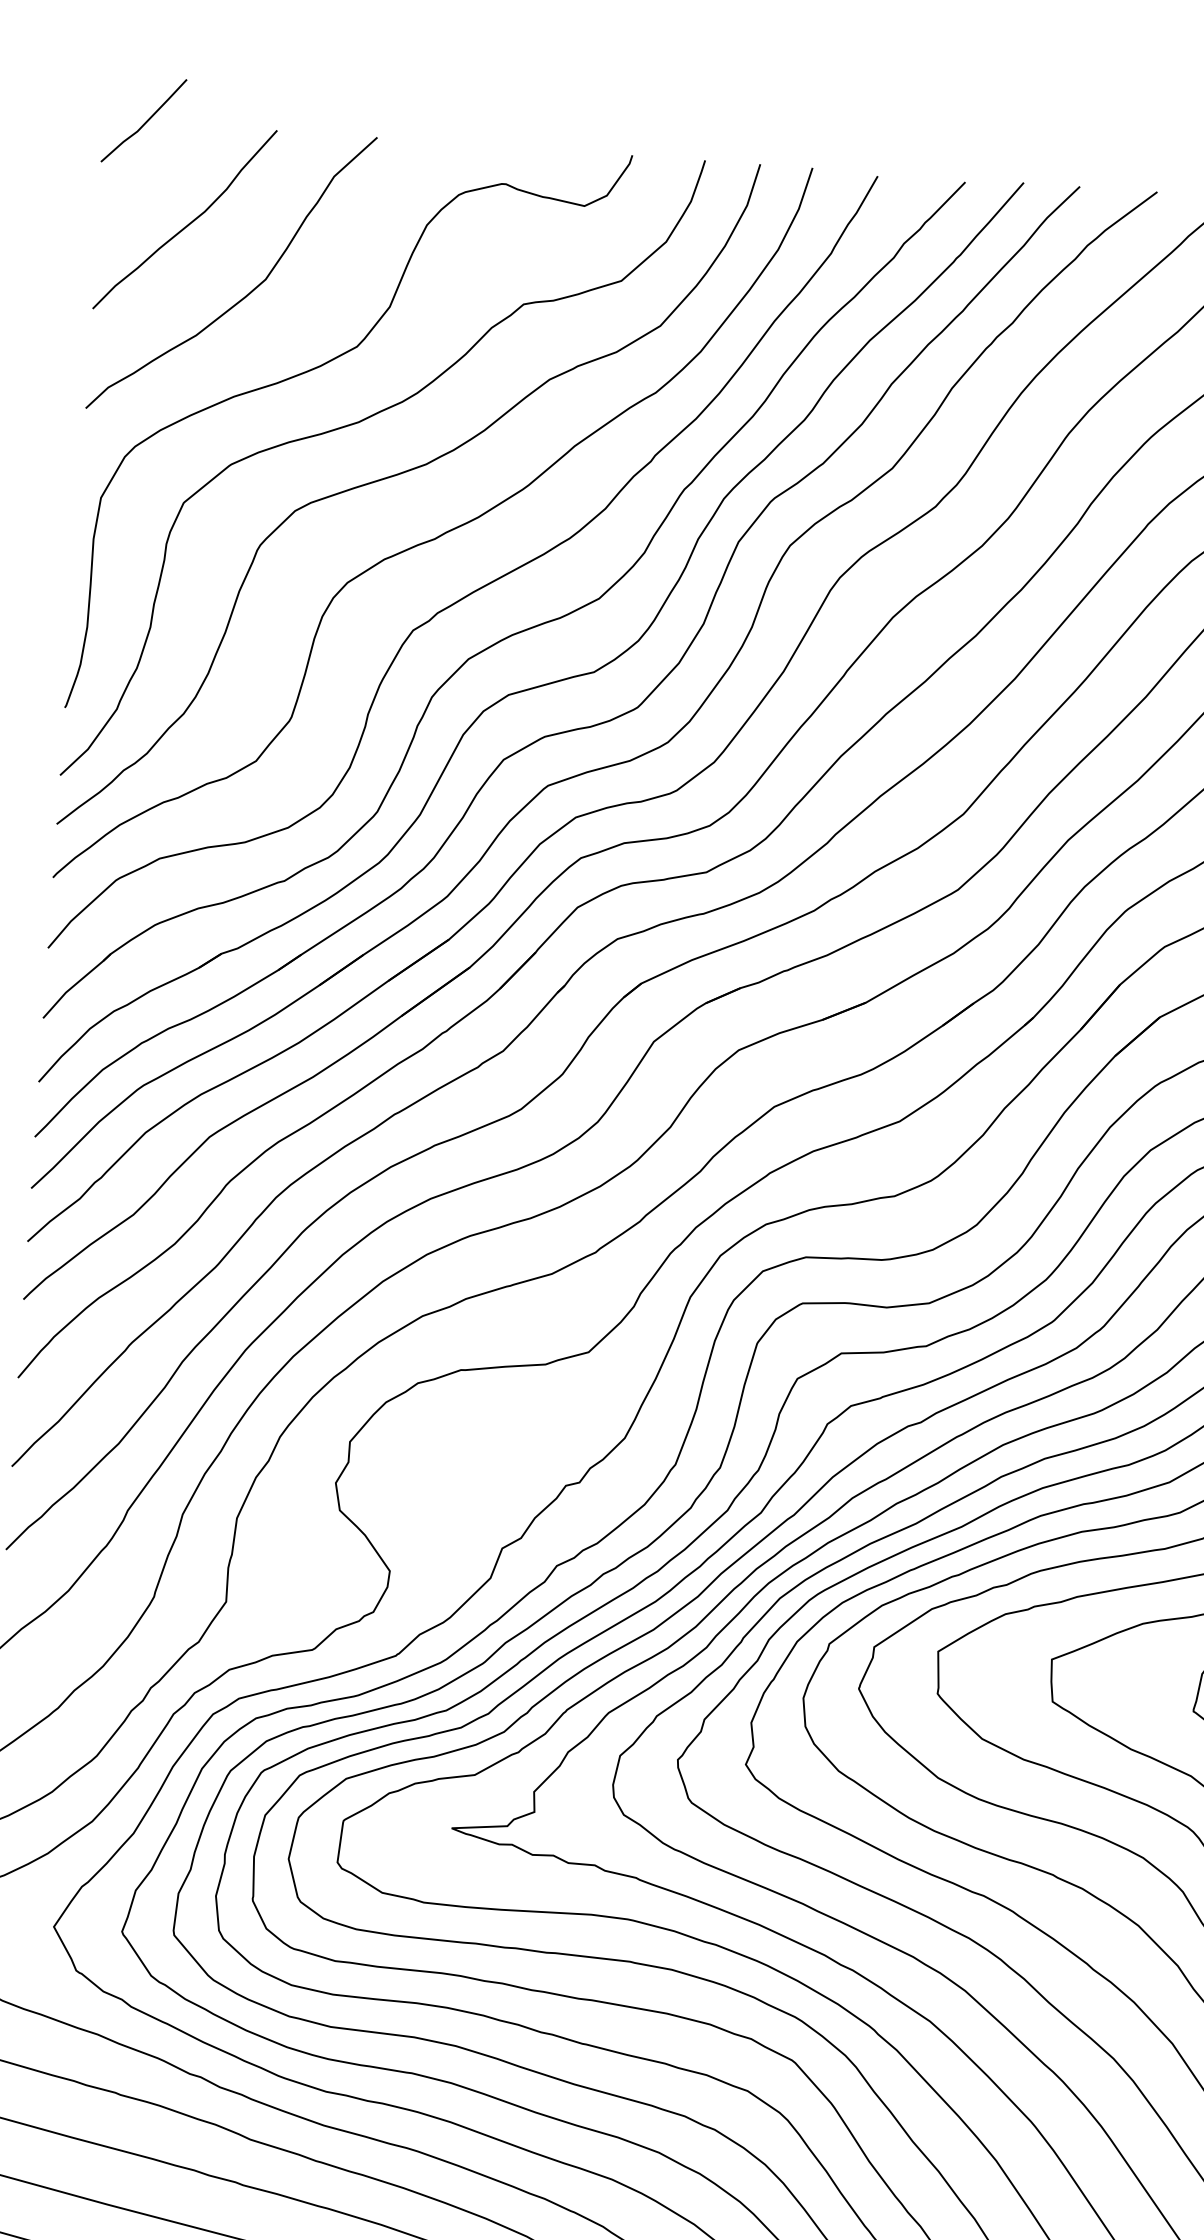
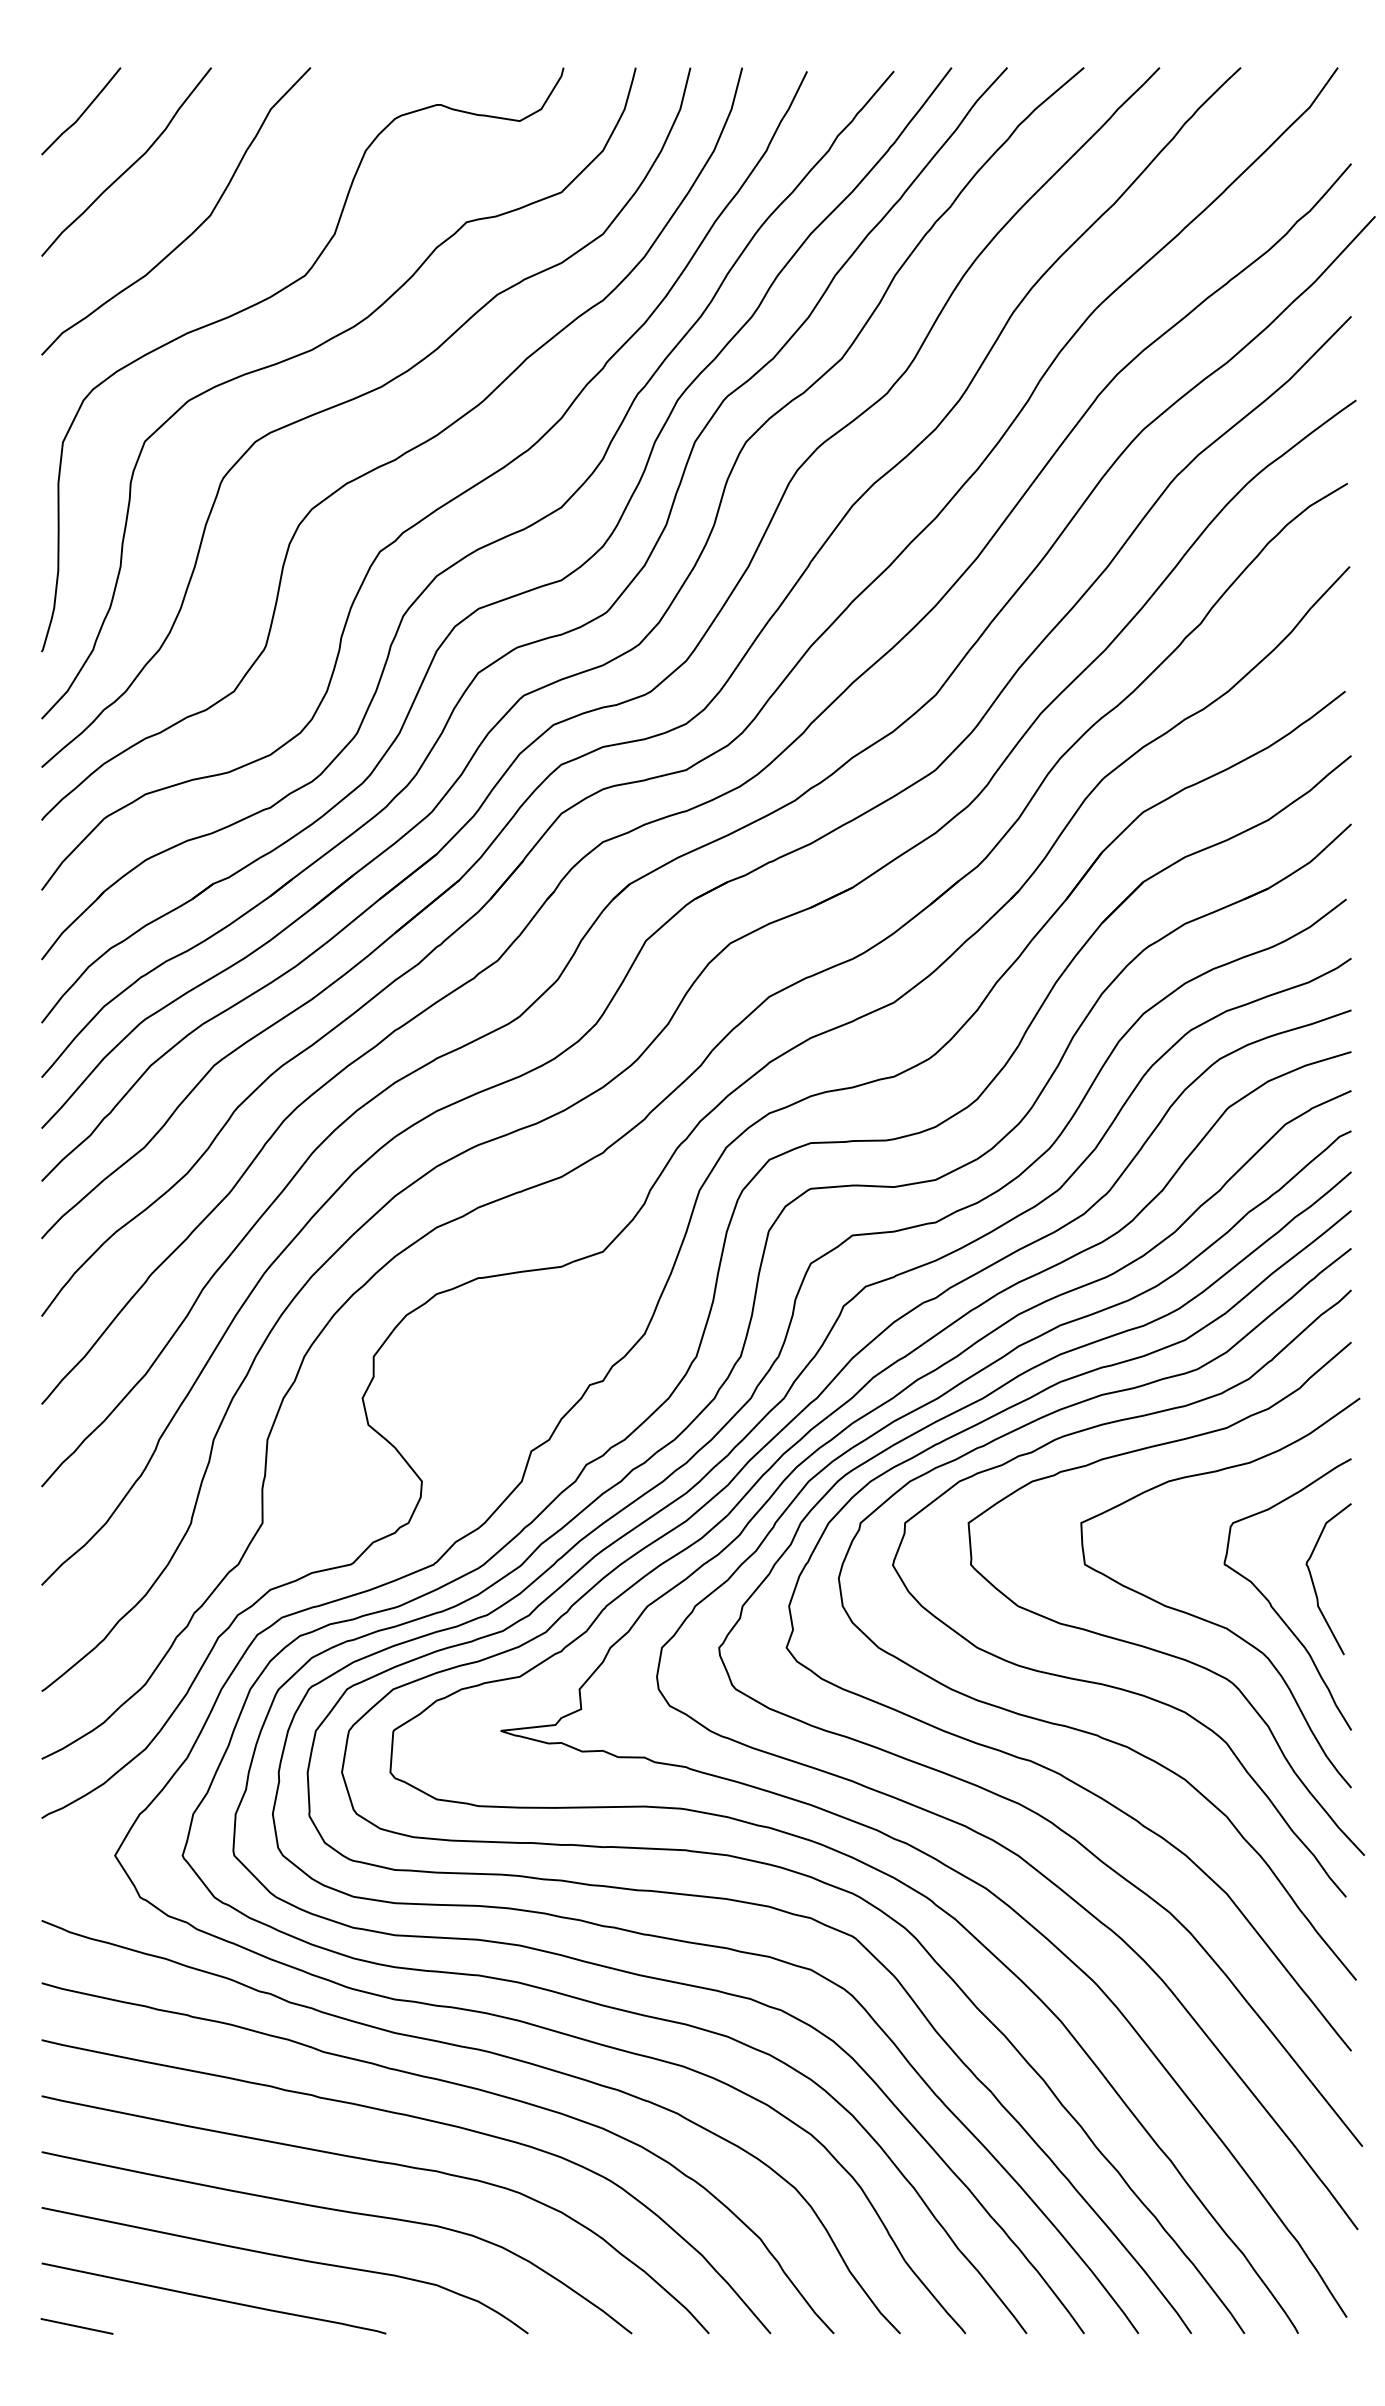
line: (145, 122) -> (82, 112), moved

